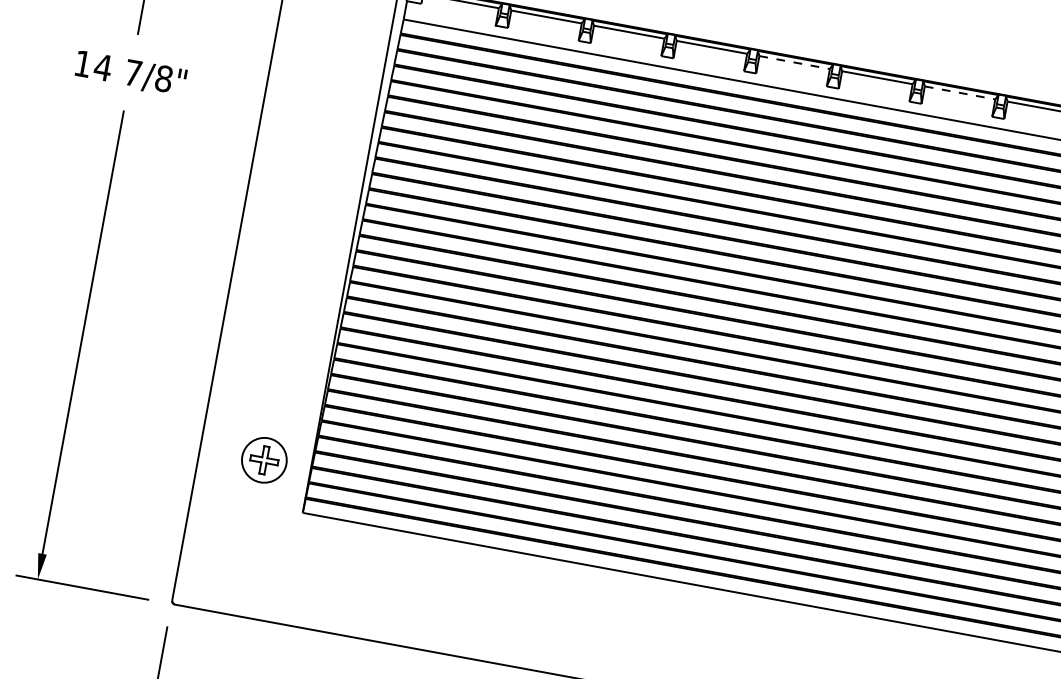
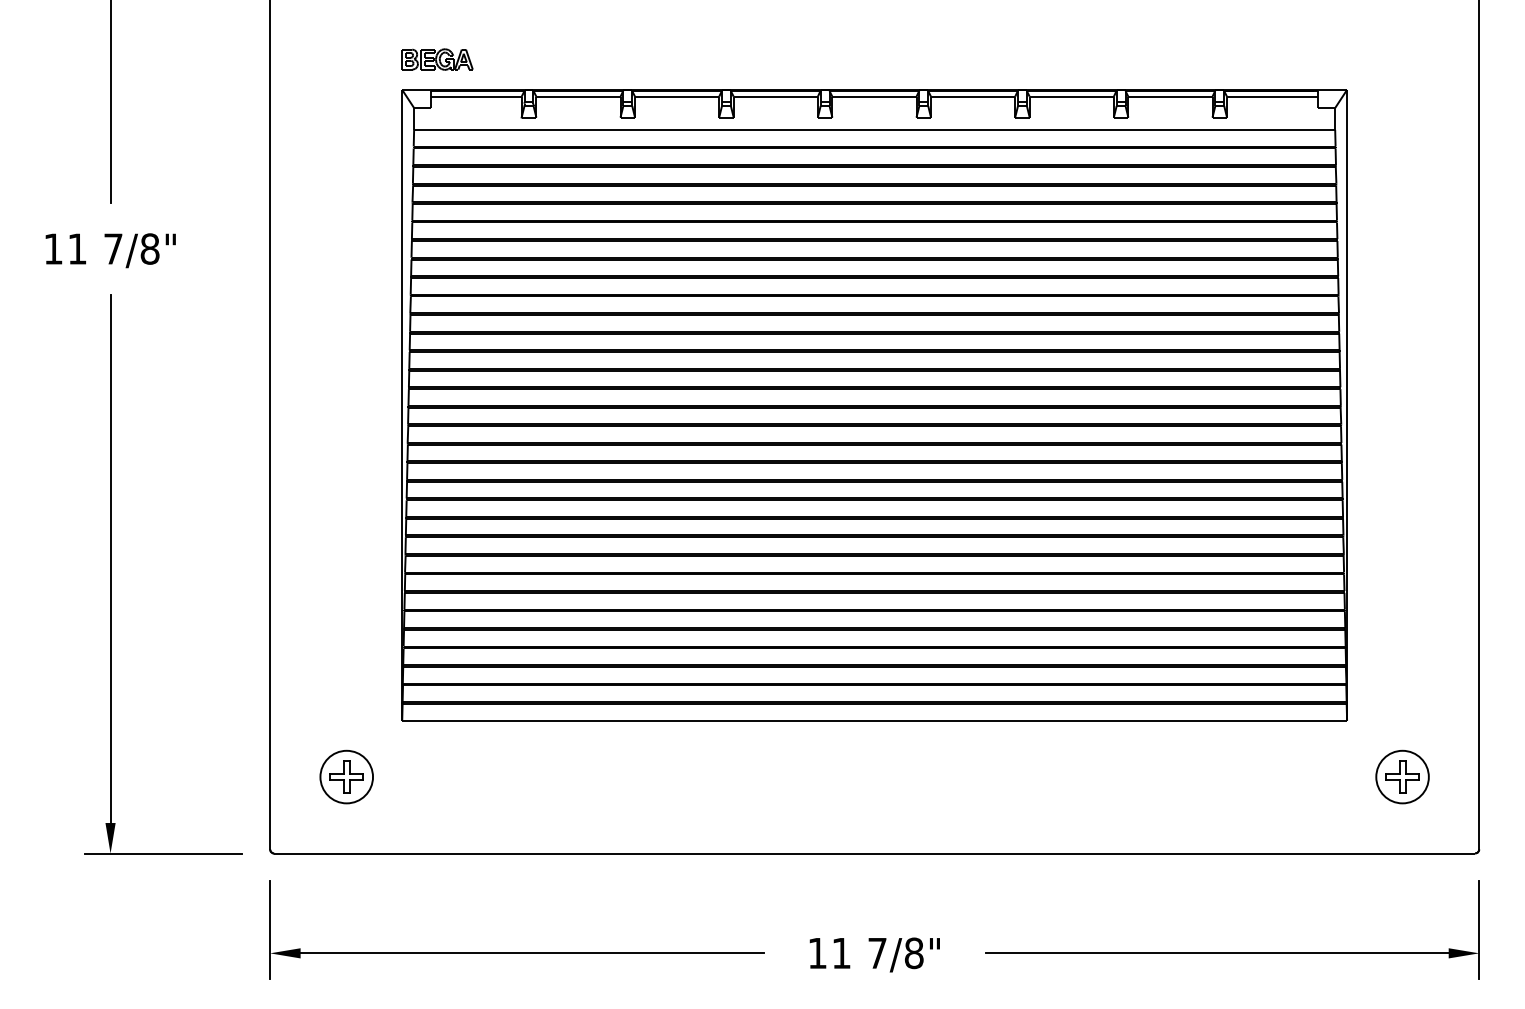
line: (794, 62) -> (874, 96), dashed -> solid
text: (103, 67) -> (77, 248), 14 -> 11
line: (960, 92) -> (1072, 96), dashed -> solid
part: (264, 459) -> (346, 776), moved

